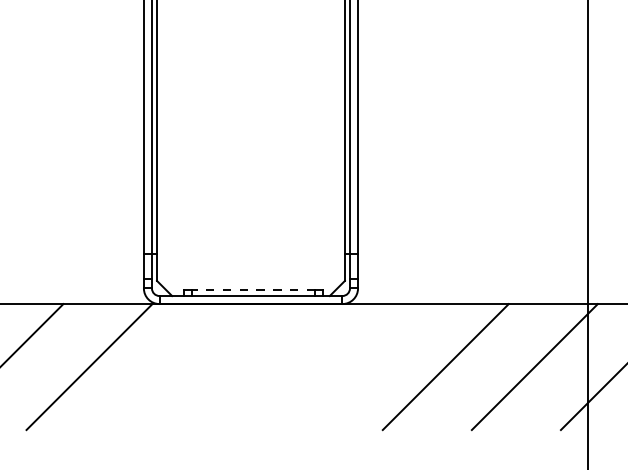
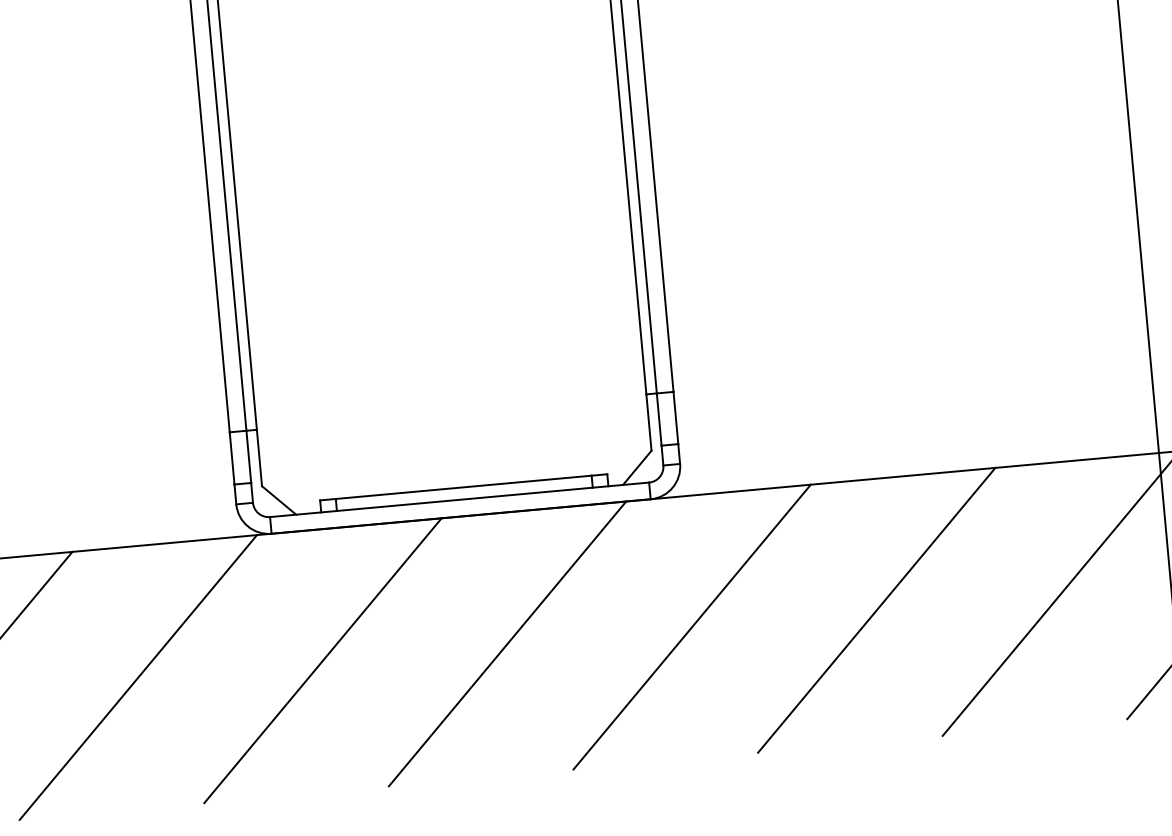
line: (253, 290) -> (463, 487), dashed -> solid
line: (178, 367) -> (322, 661), added
line: (267, 367) -> (507, 644), added
line: (356, 367) -> (691, 628), added

